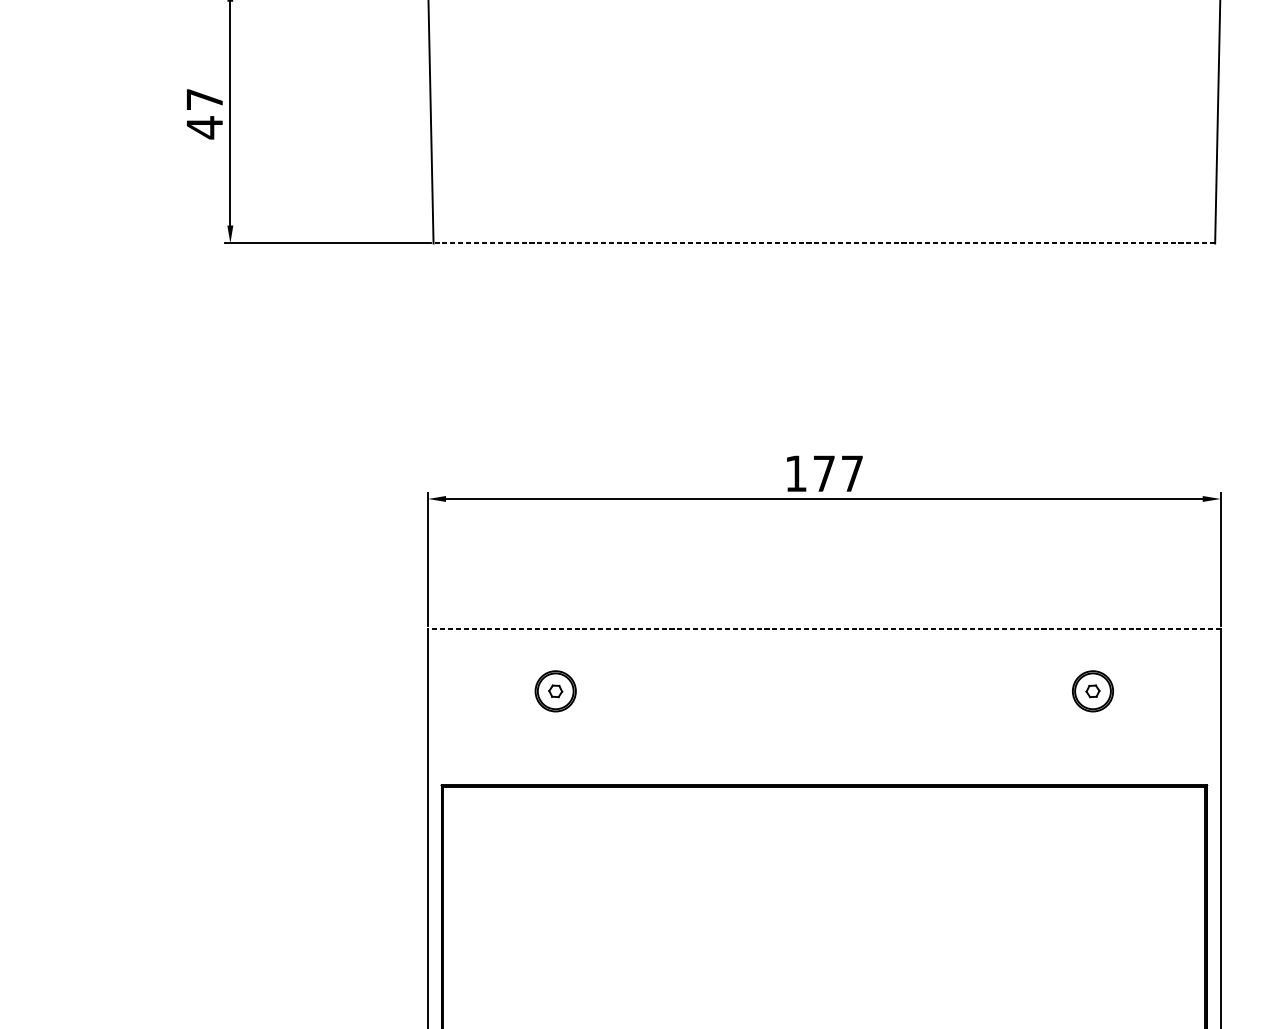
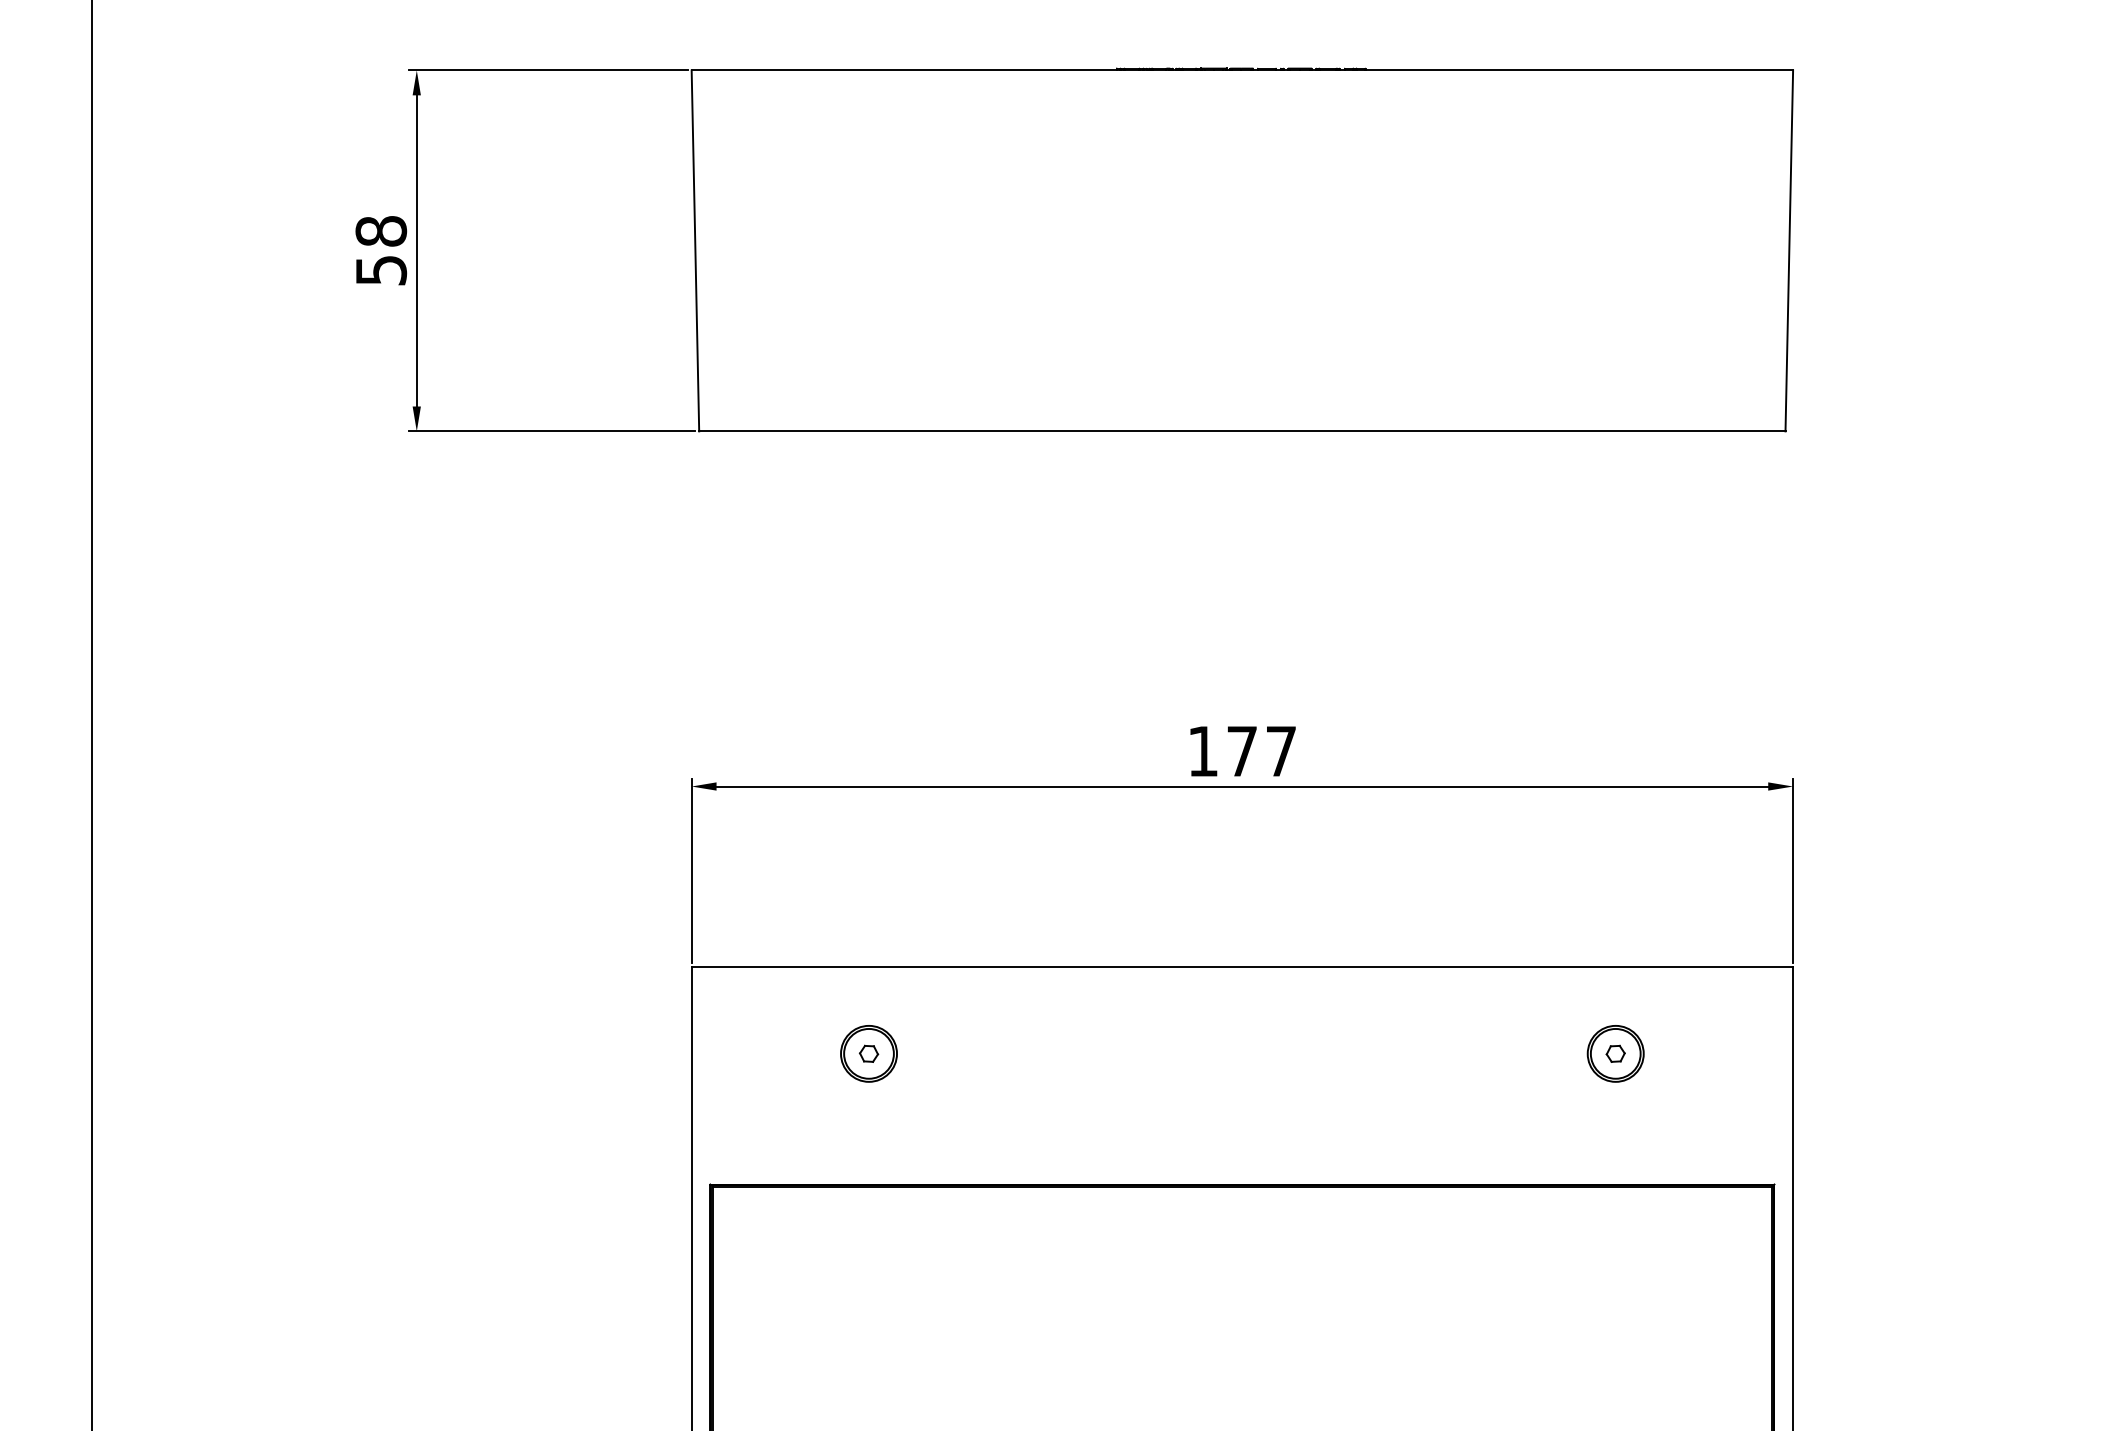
text: (204, 114) -> (381, 251), 47 -> 58
line: (823, 243) -> (1241, 431), dashed -> solid
line: (824, 628) -> (1242, 966), dashed -> solid

